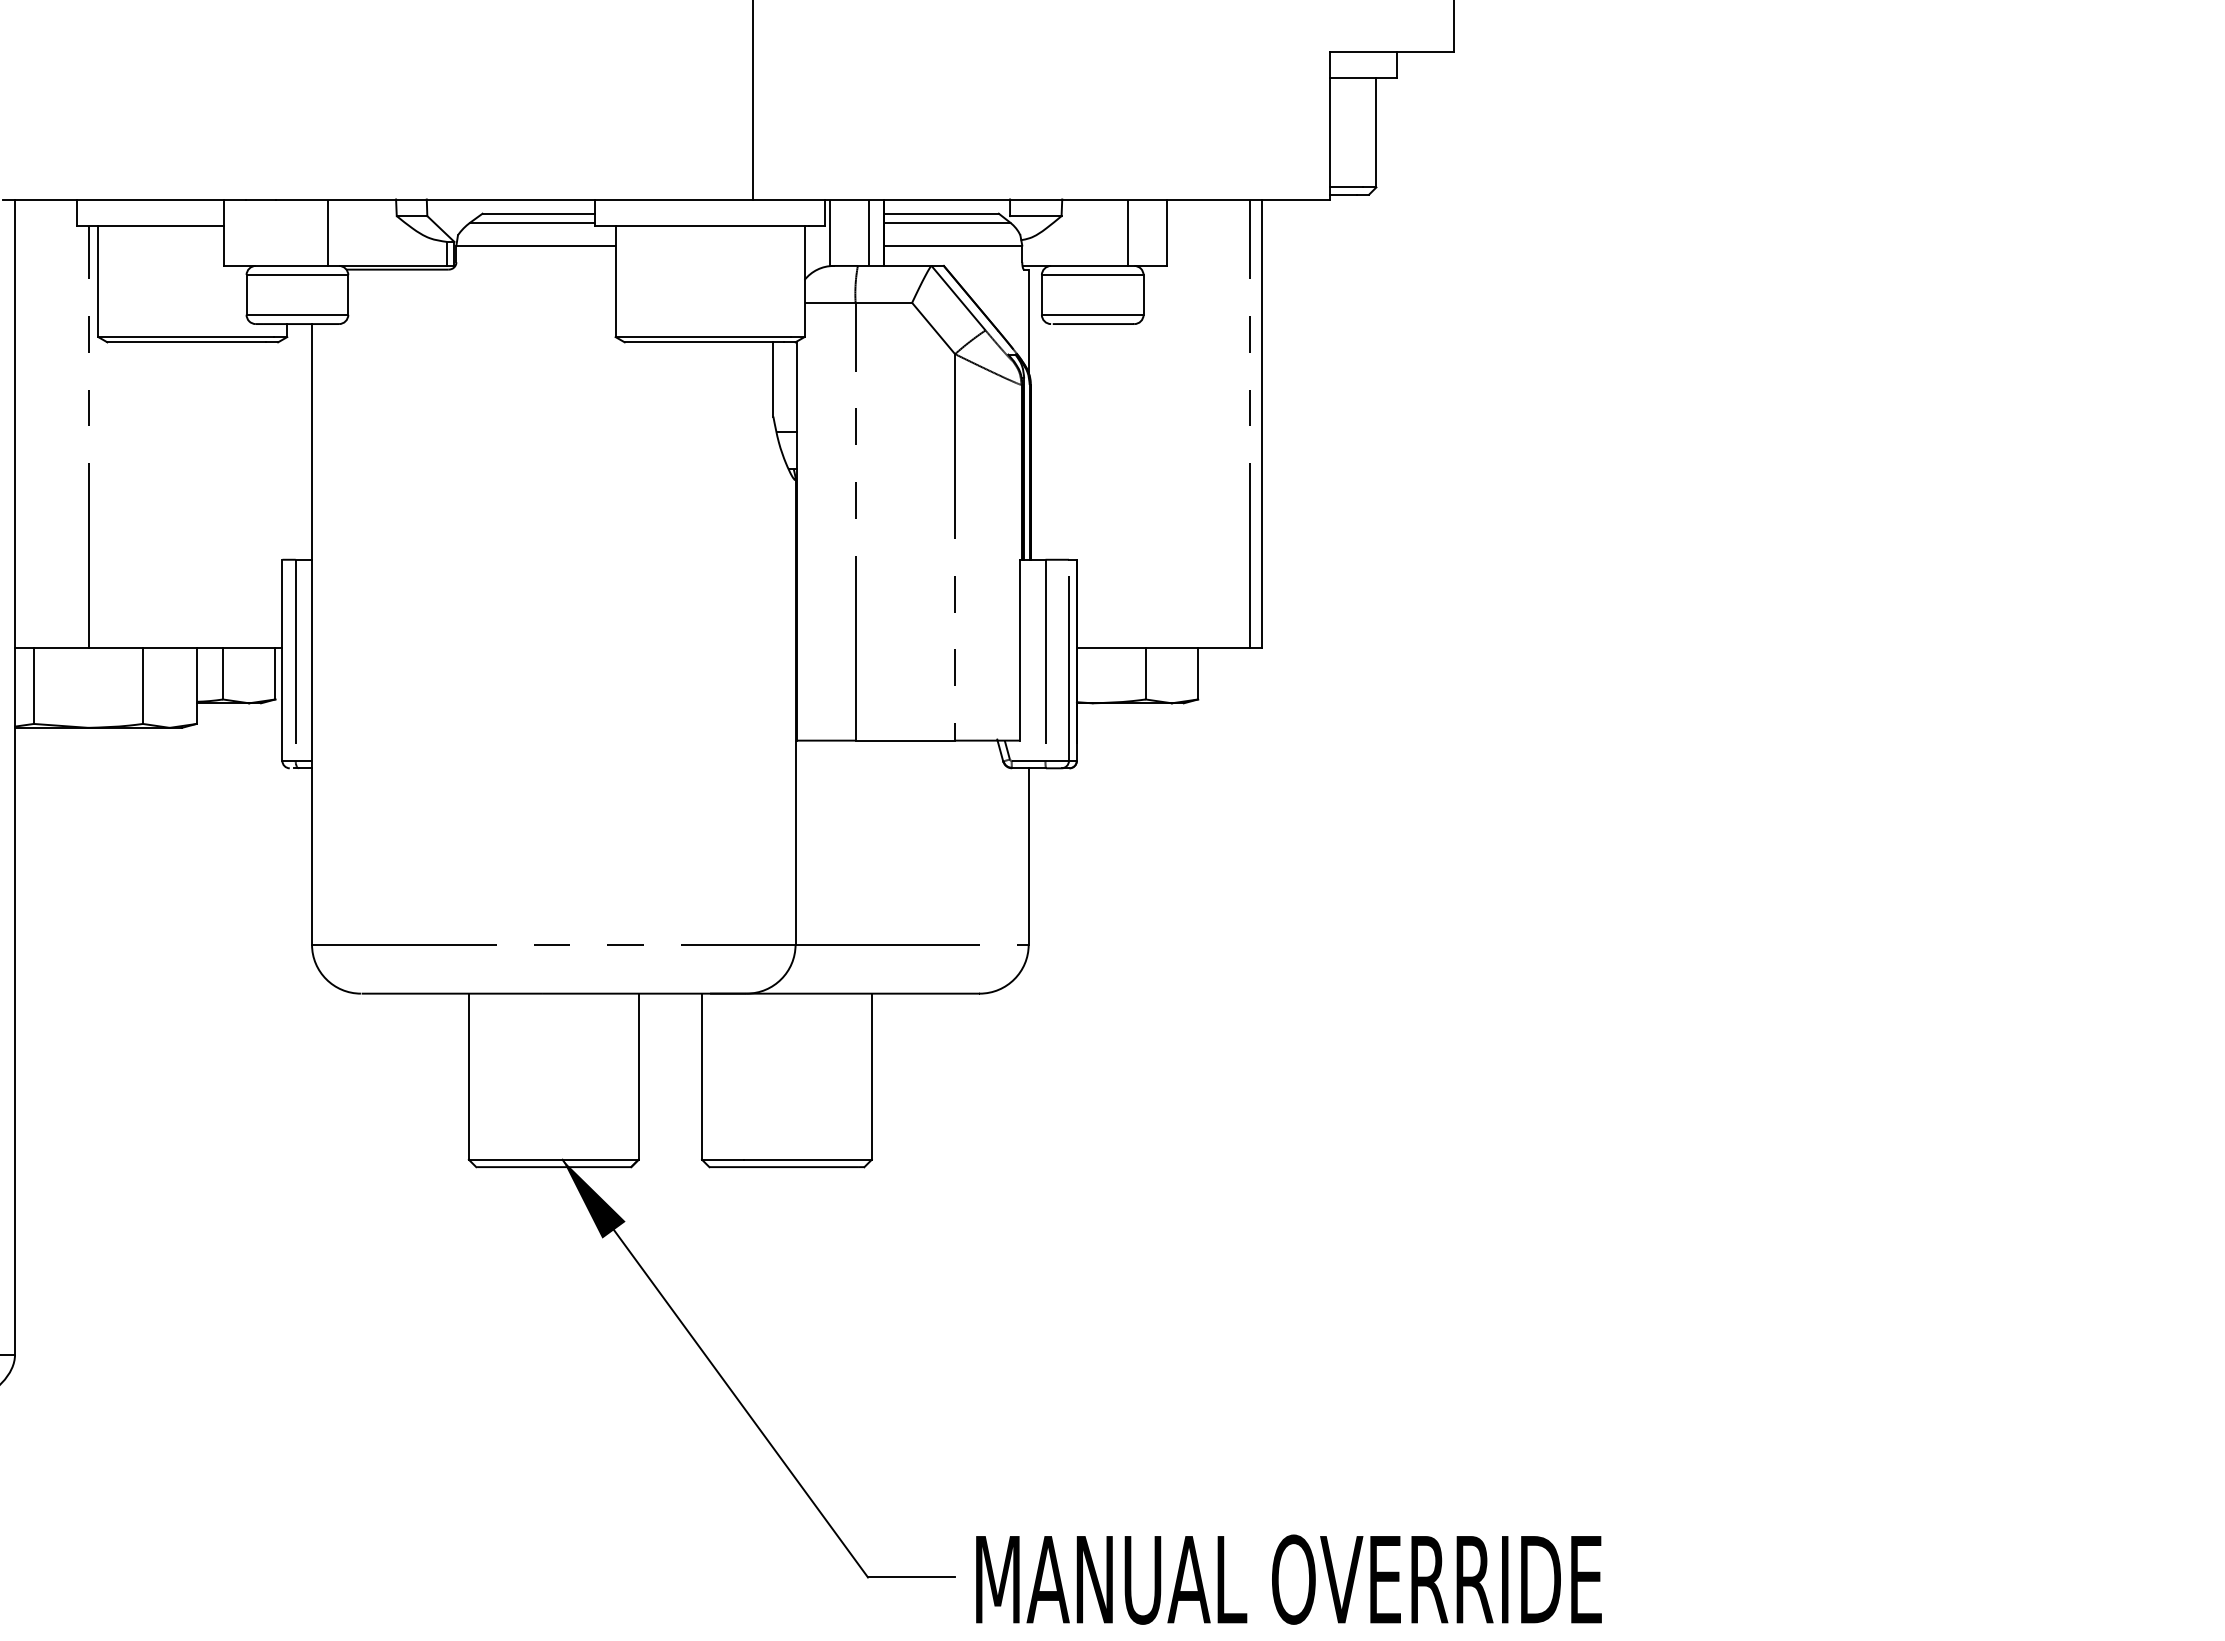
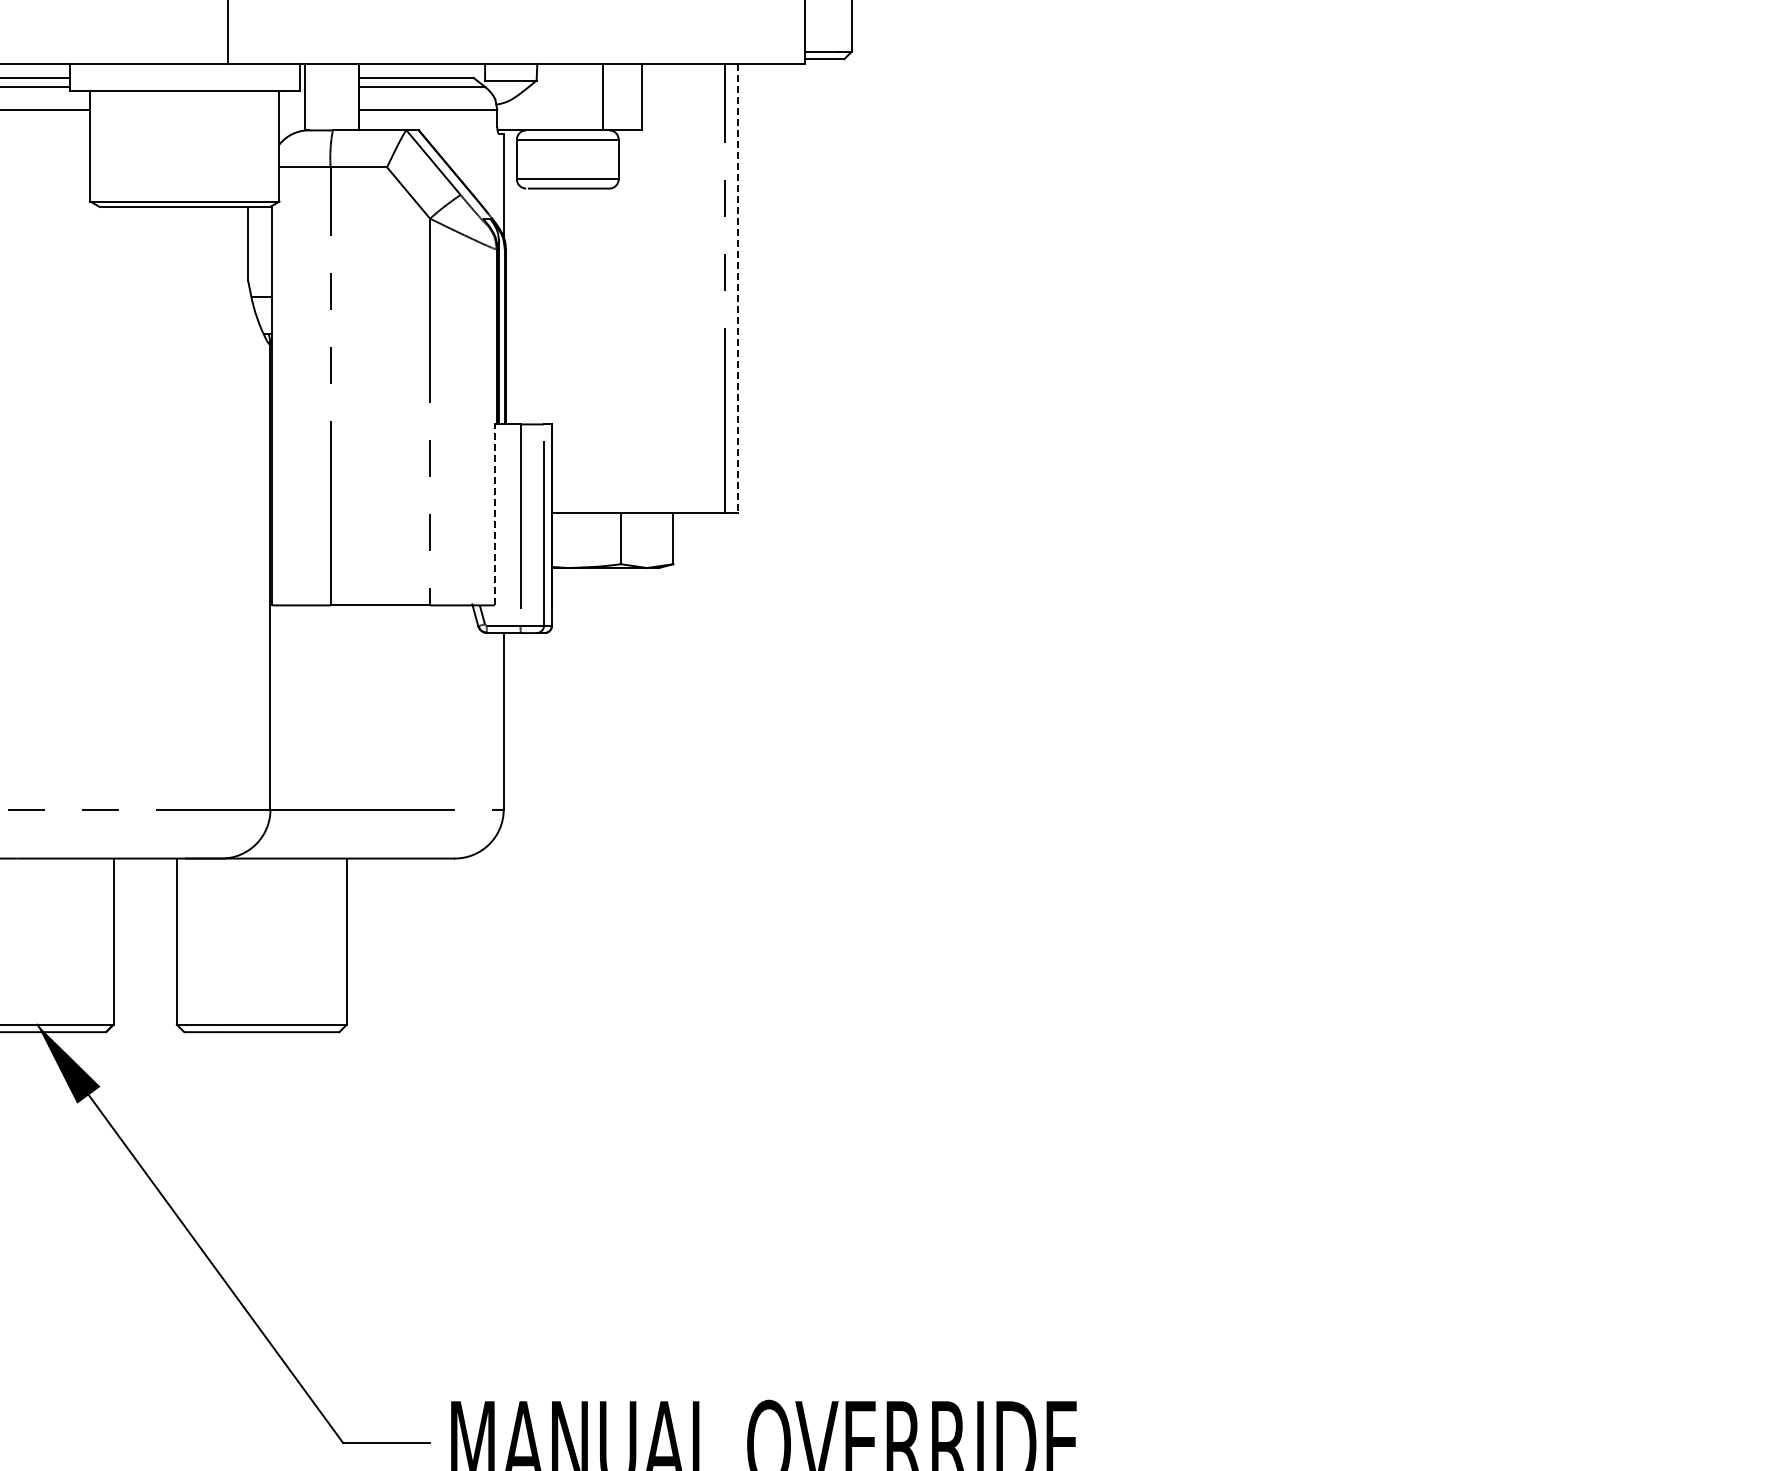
line: (869, 232) -> (344, 96), removed
line: (1262, 424) -> (737, 289), solid -> dashed
line: (1019, 649) -> (494, 514), solid -> dashed

